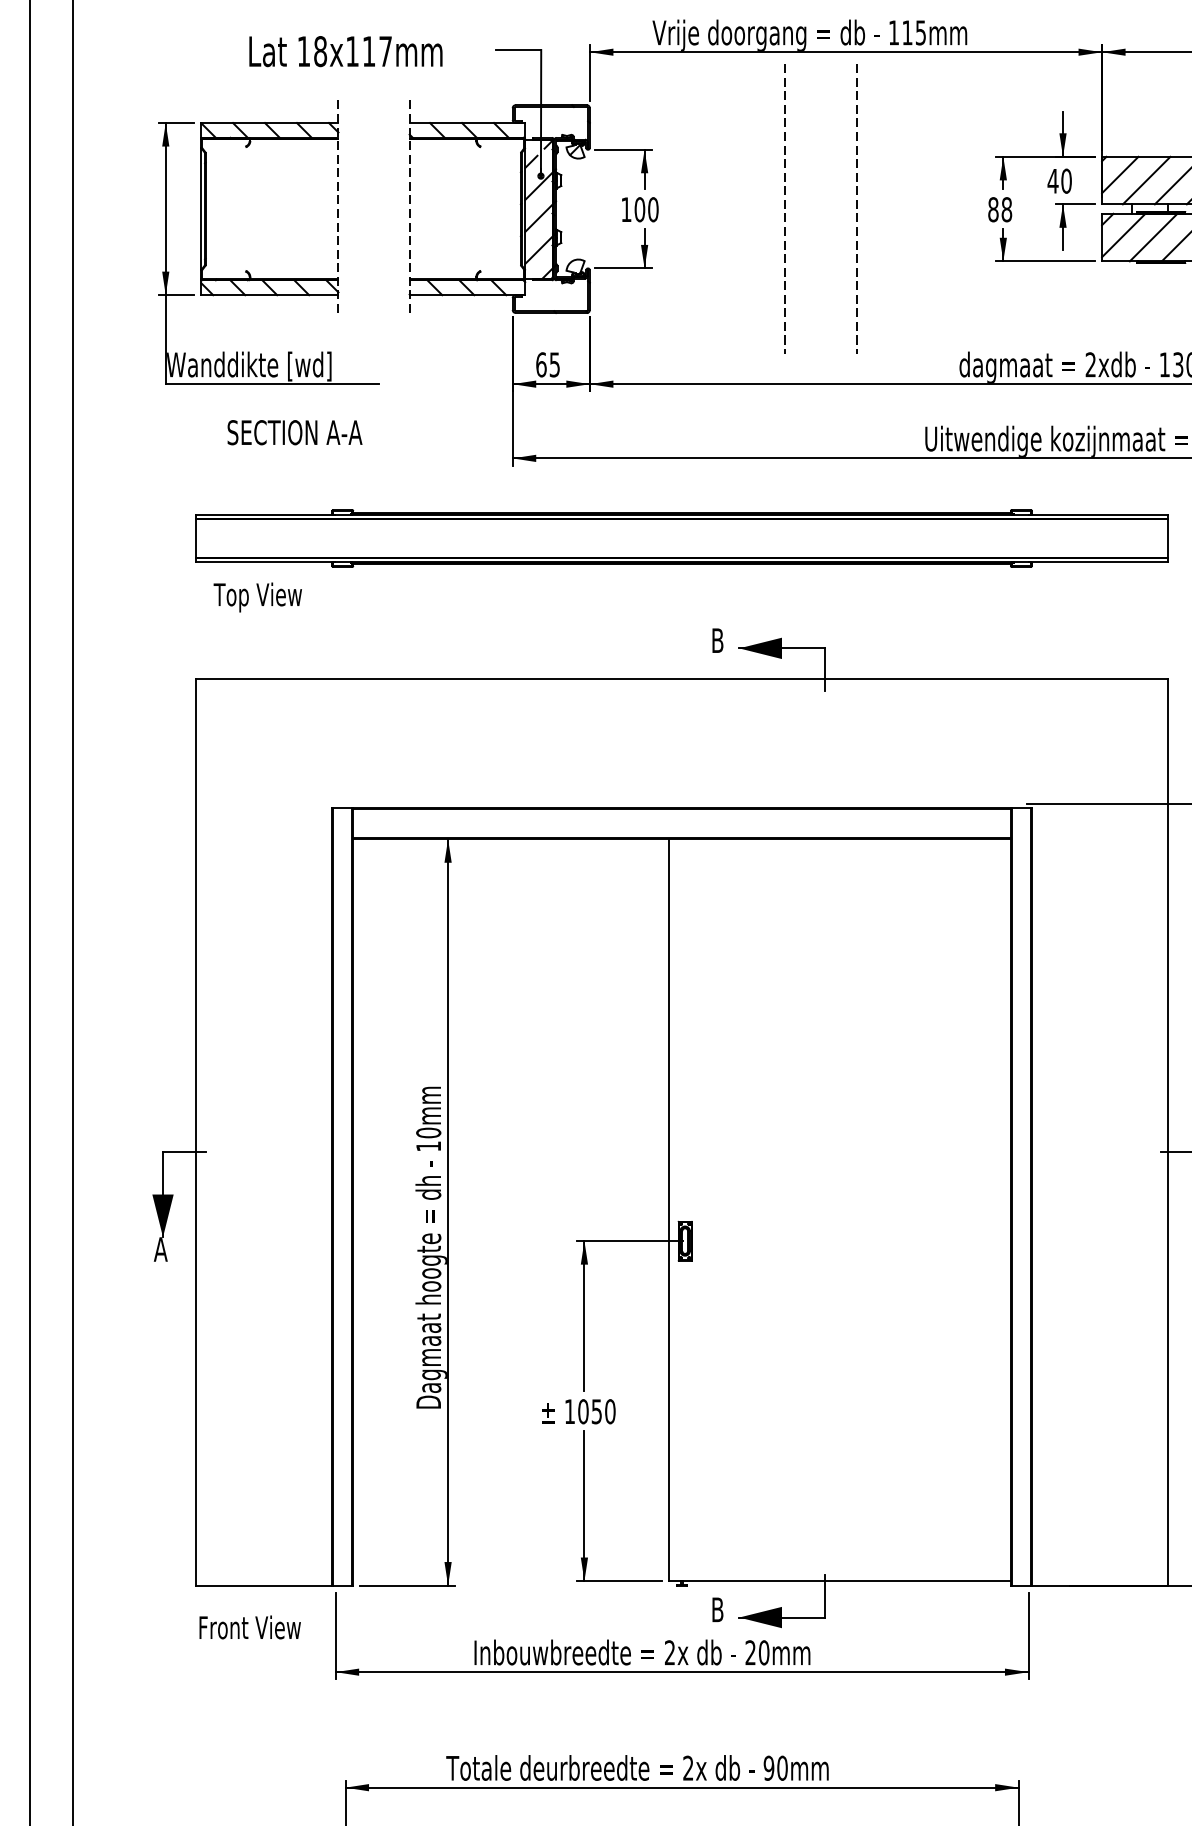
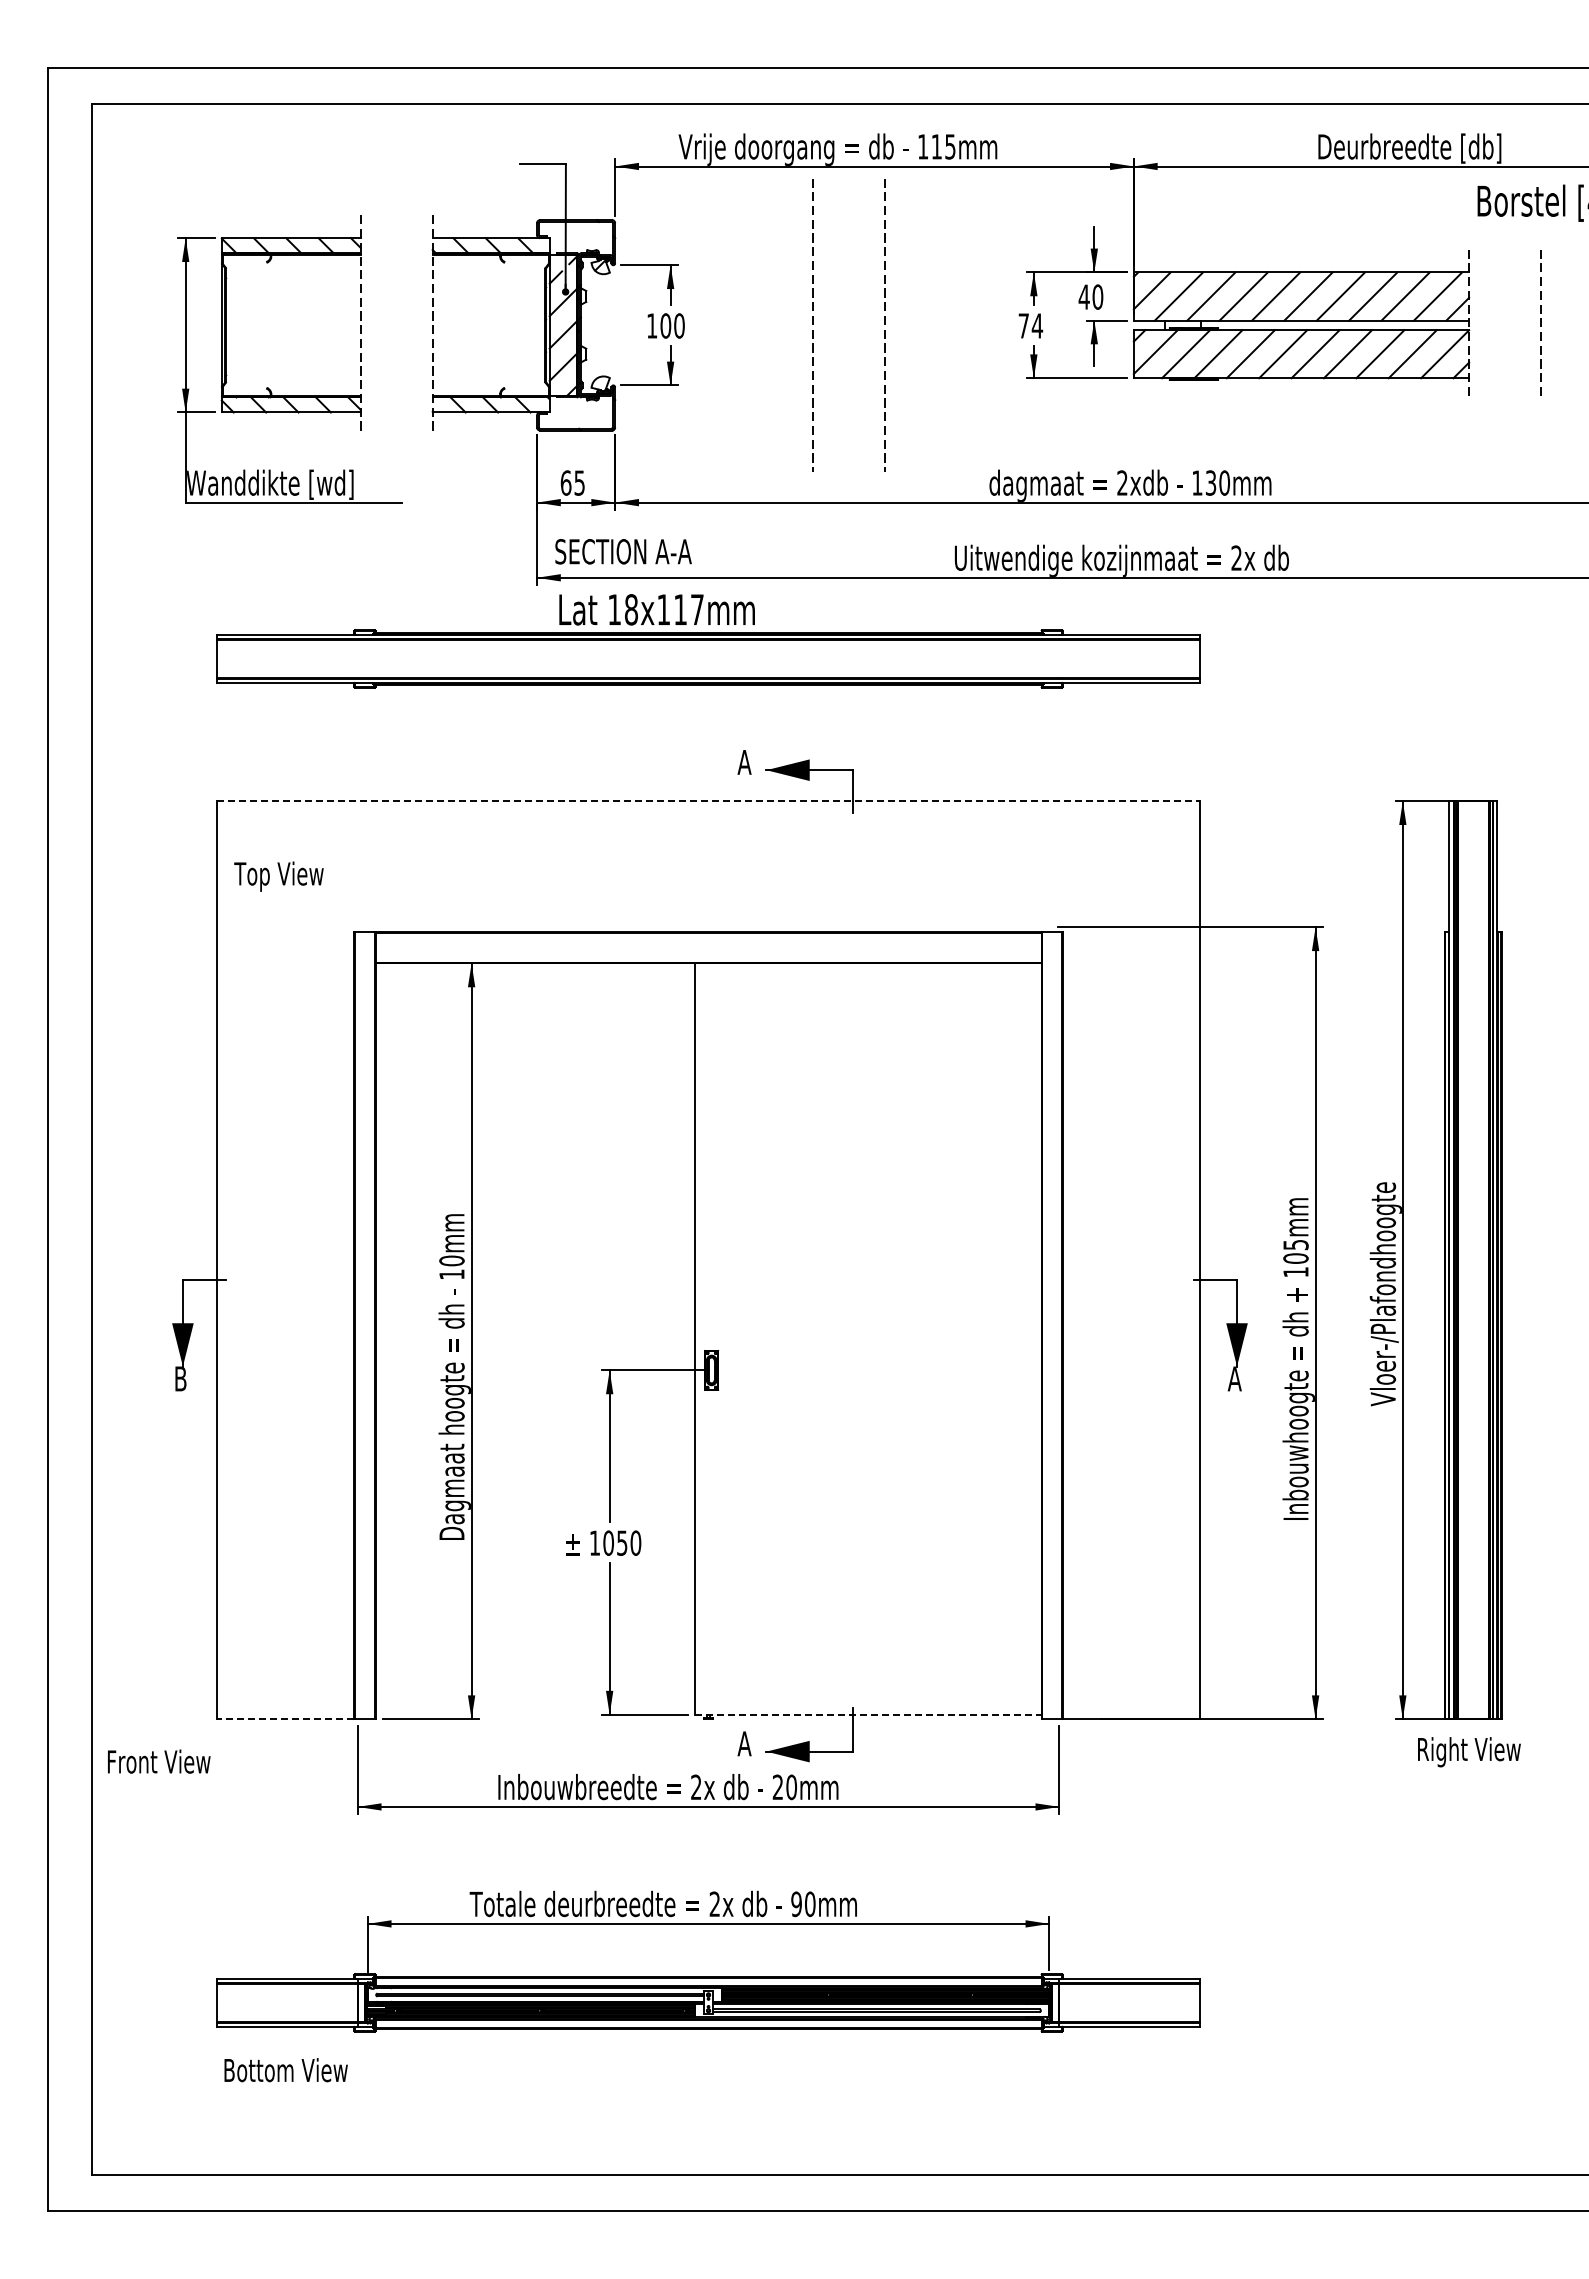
text: (345, 51) -> (656, 609), moved
text: (1000, 209) -> (1030, 325), 88 -> 74
text: (294, 432) -> (623, 551), moved
text: (257, 597) -> (278, 876), moved
text: (717, 640) -> (744, 762), B -> A
line: (682, 679) -> (708, 801), solid -> dashed
text: (160, 1249) -> (180, 1378), A -> B
line: (840, 1580) -> (868, 1714), solid -> dashed
line: (264, 1585) -> (285, 1719), solid -> dashed
text: (717, 1609) -> (744, 1743), B -> A
text: (250, 1627) -> (159, 1761), moved

